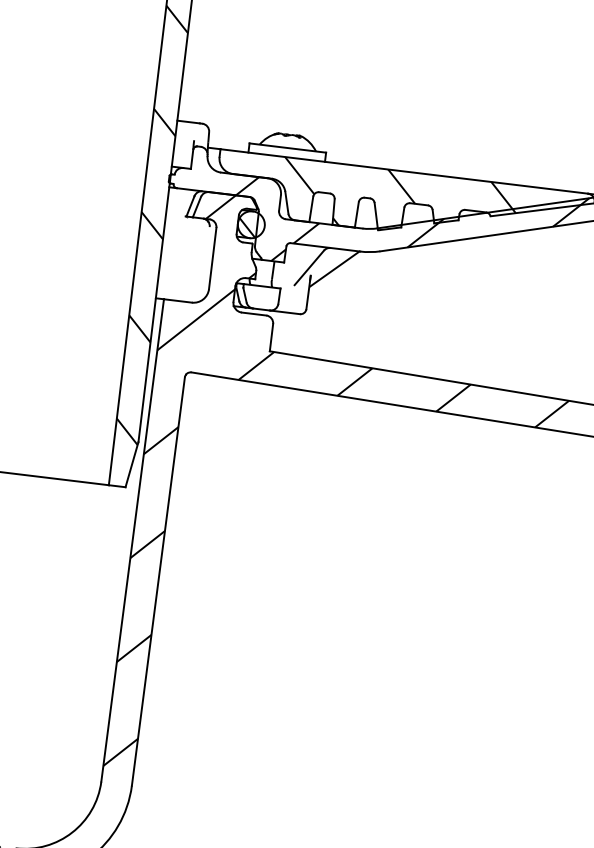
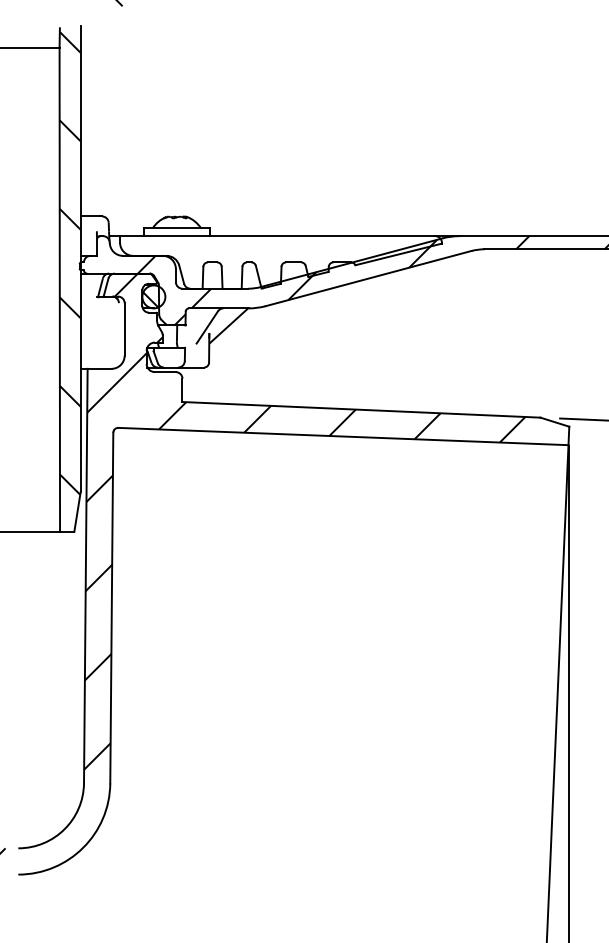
hatch: (397, 201) -> (275, 262), removed

